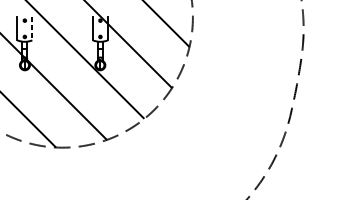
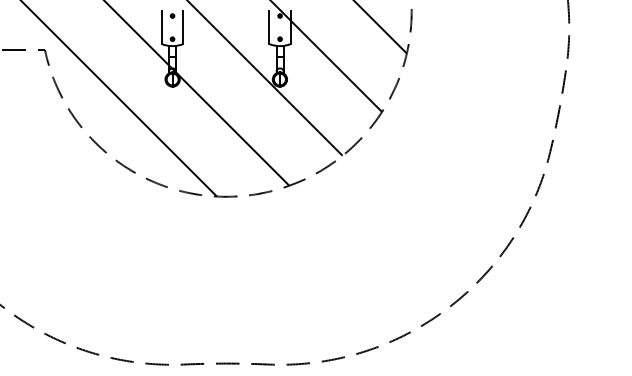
line: (32, 29) -> (183, 28), dashed -> solid

